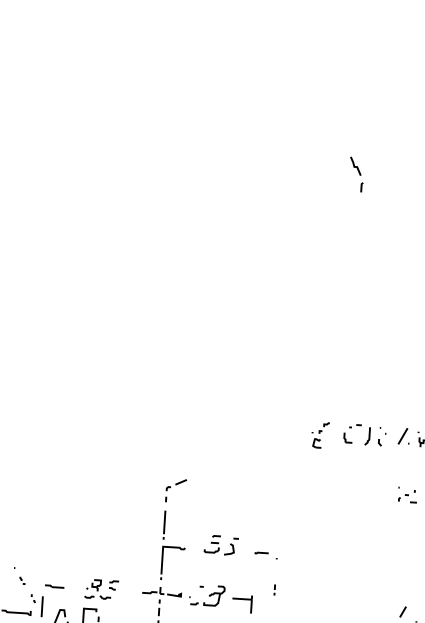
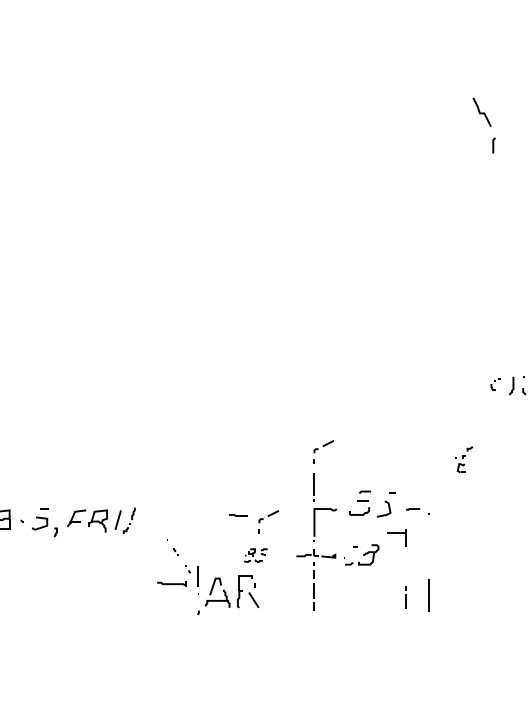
part: (355, 174) -> (483, 125), size x1.6
part: (351, 433) -> (495, 384), size x0.6
part: (319, 434) -> (463, 459), moved
part: (221, 544) -> (372, 503), size x1.4
part: (116, 556) -> (268, 521), added
line: (54, 586) -> (238, 515), moved
part: (101, 589) -> (255, 555), size x0.7
part: (274, 590) -> (428, 545), removed
part: (241, 603) -> (396, 537), moved

